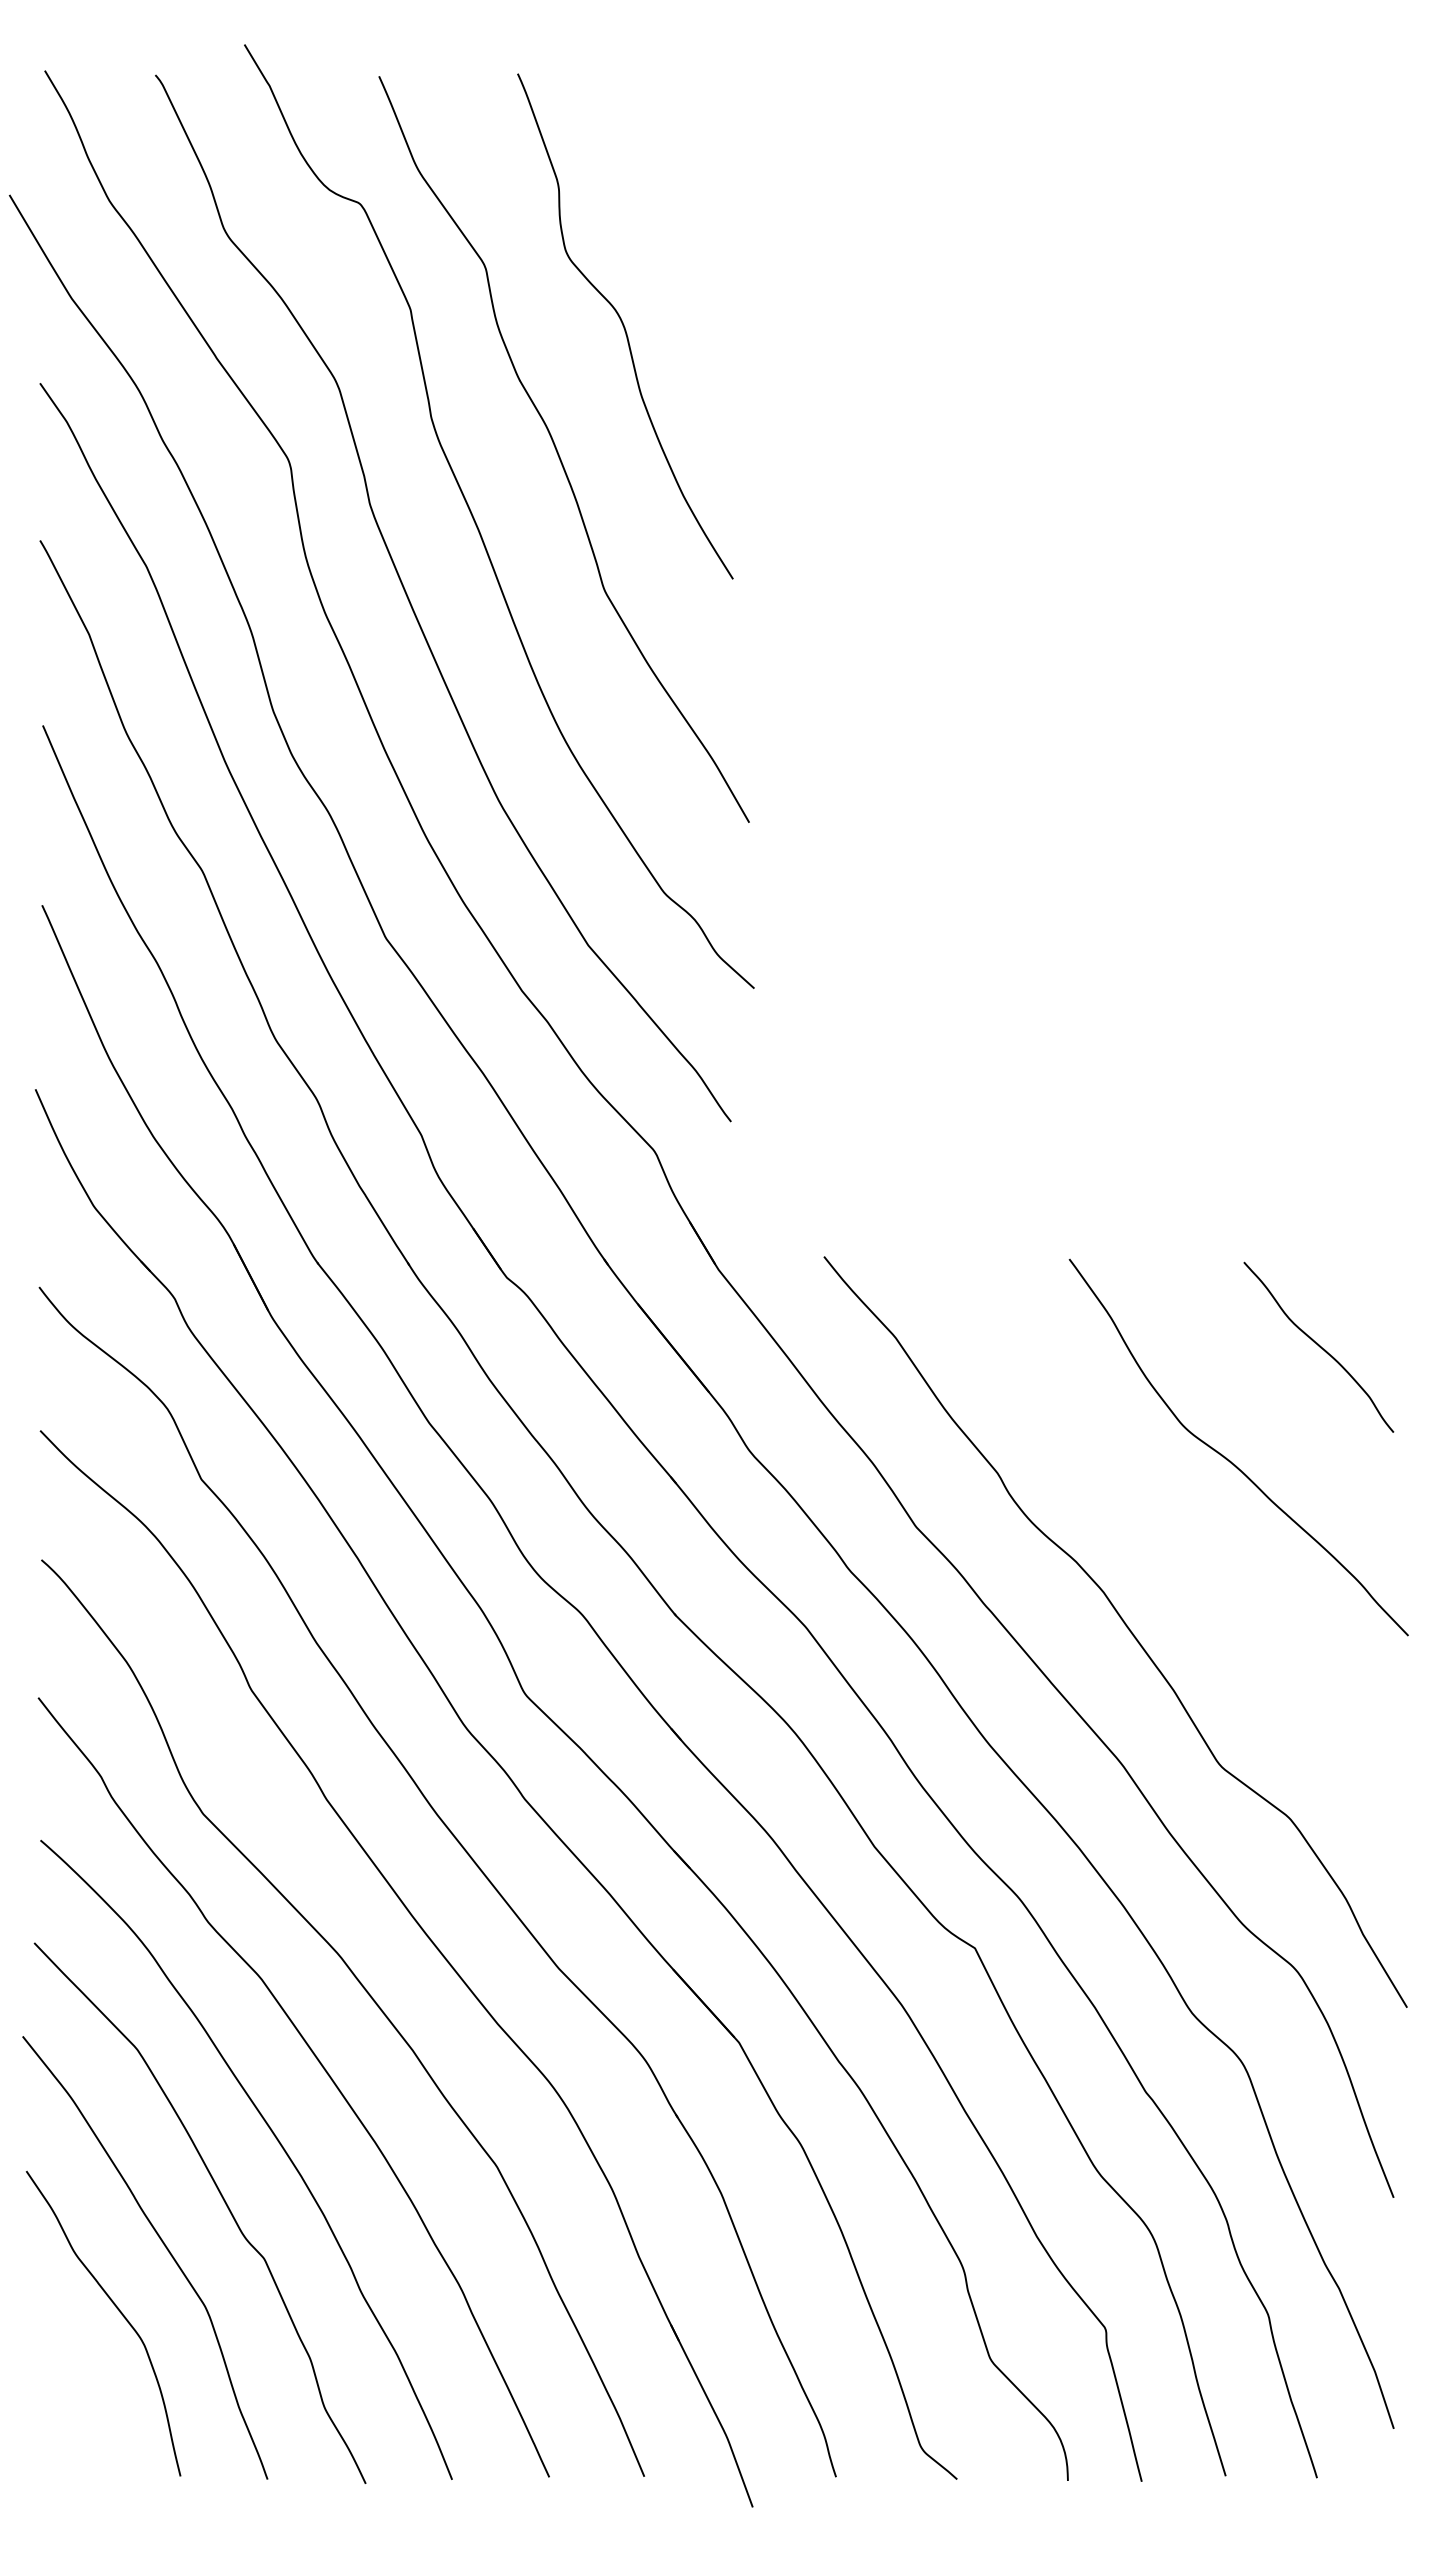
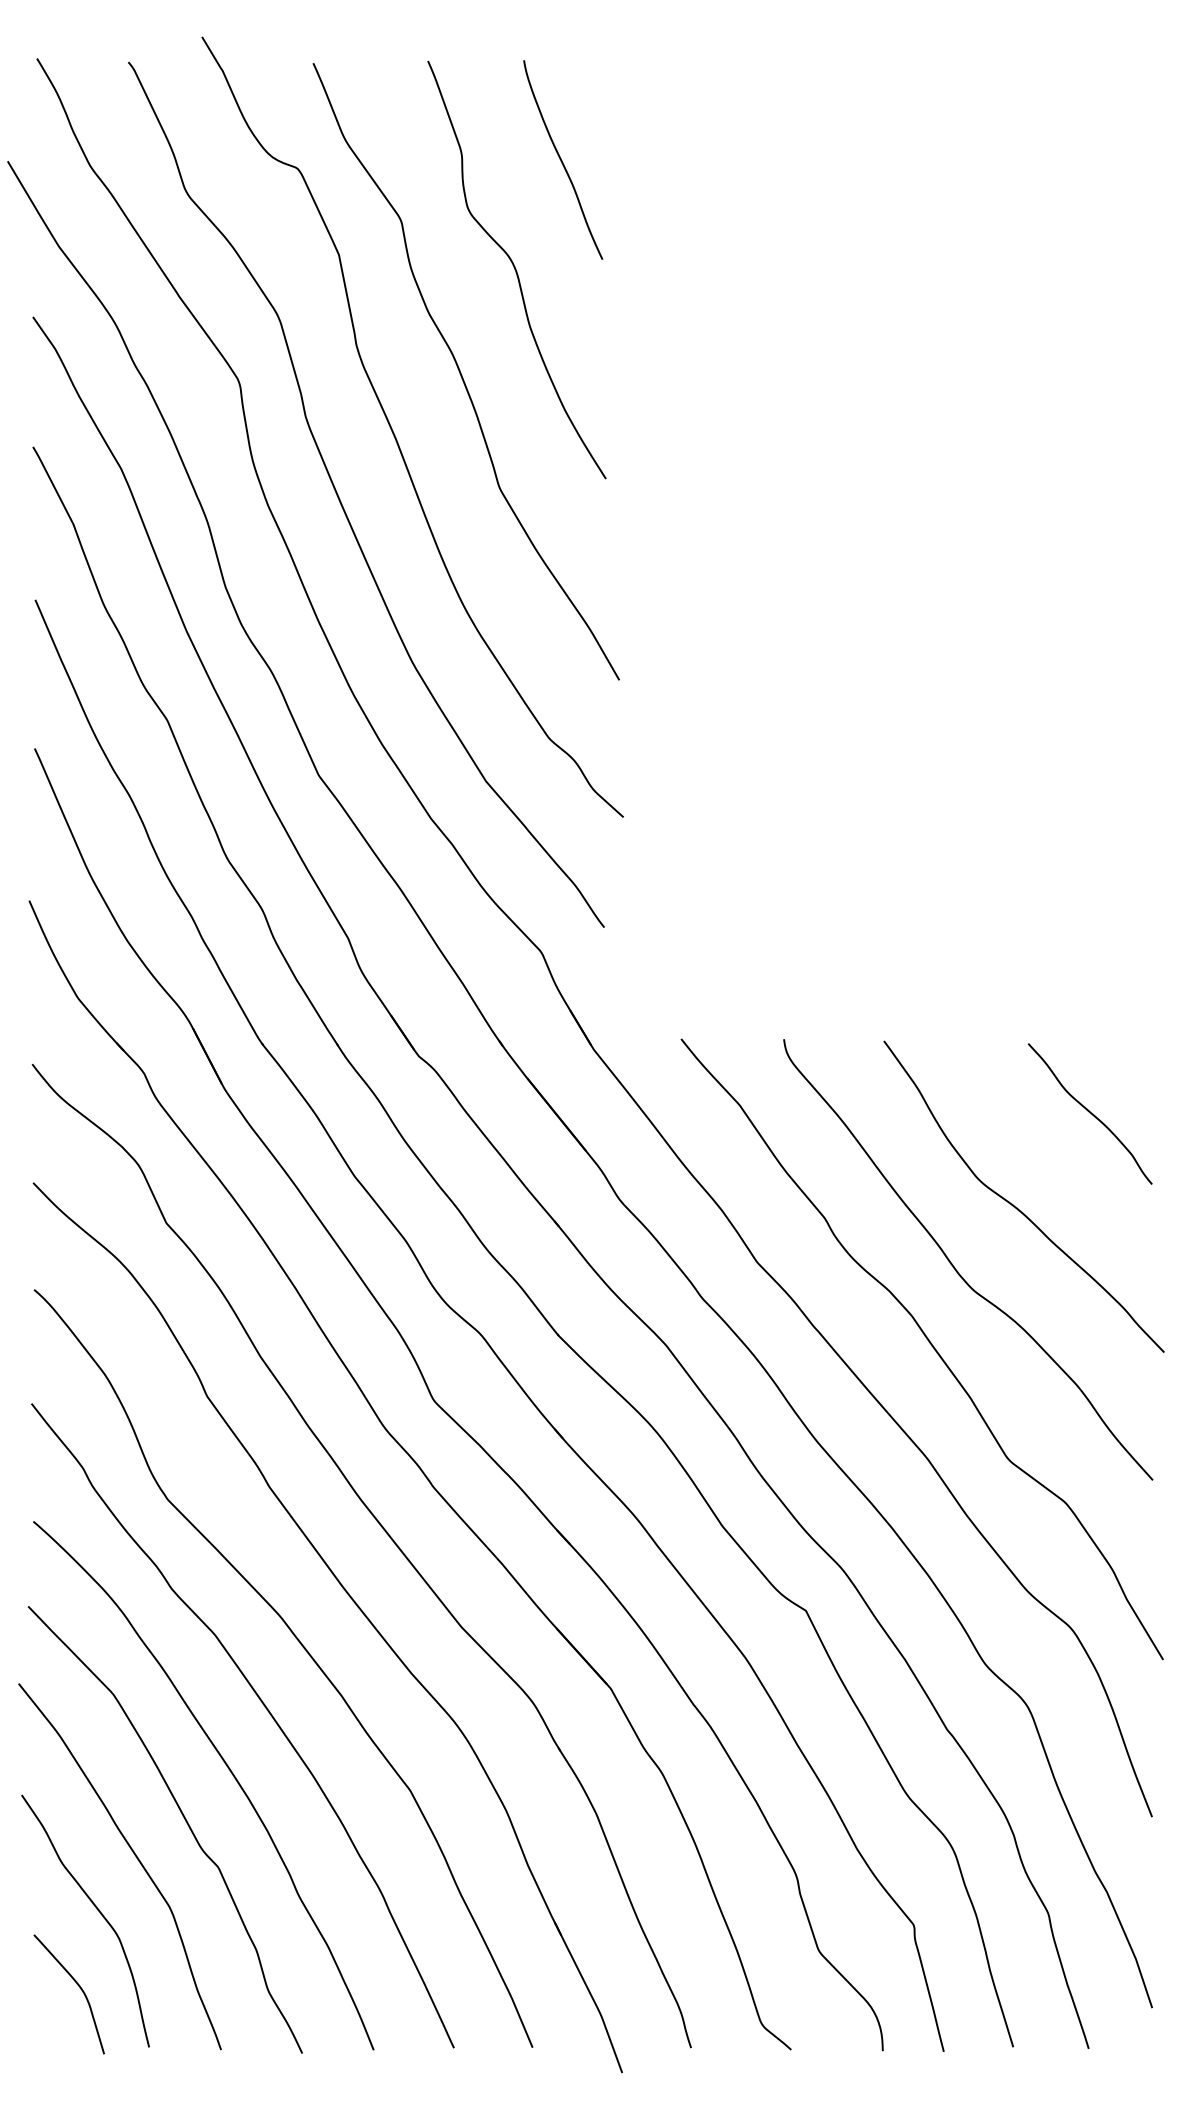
curve: (680, 194) -> (562, 160), added
curve: (1155, 1533) -> (955, 1267), added
curve: (93, 2401) -> (77, 1985), added

